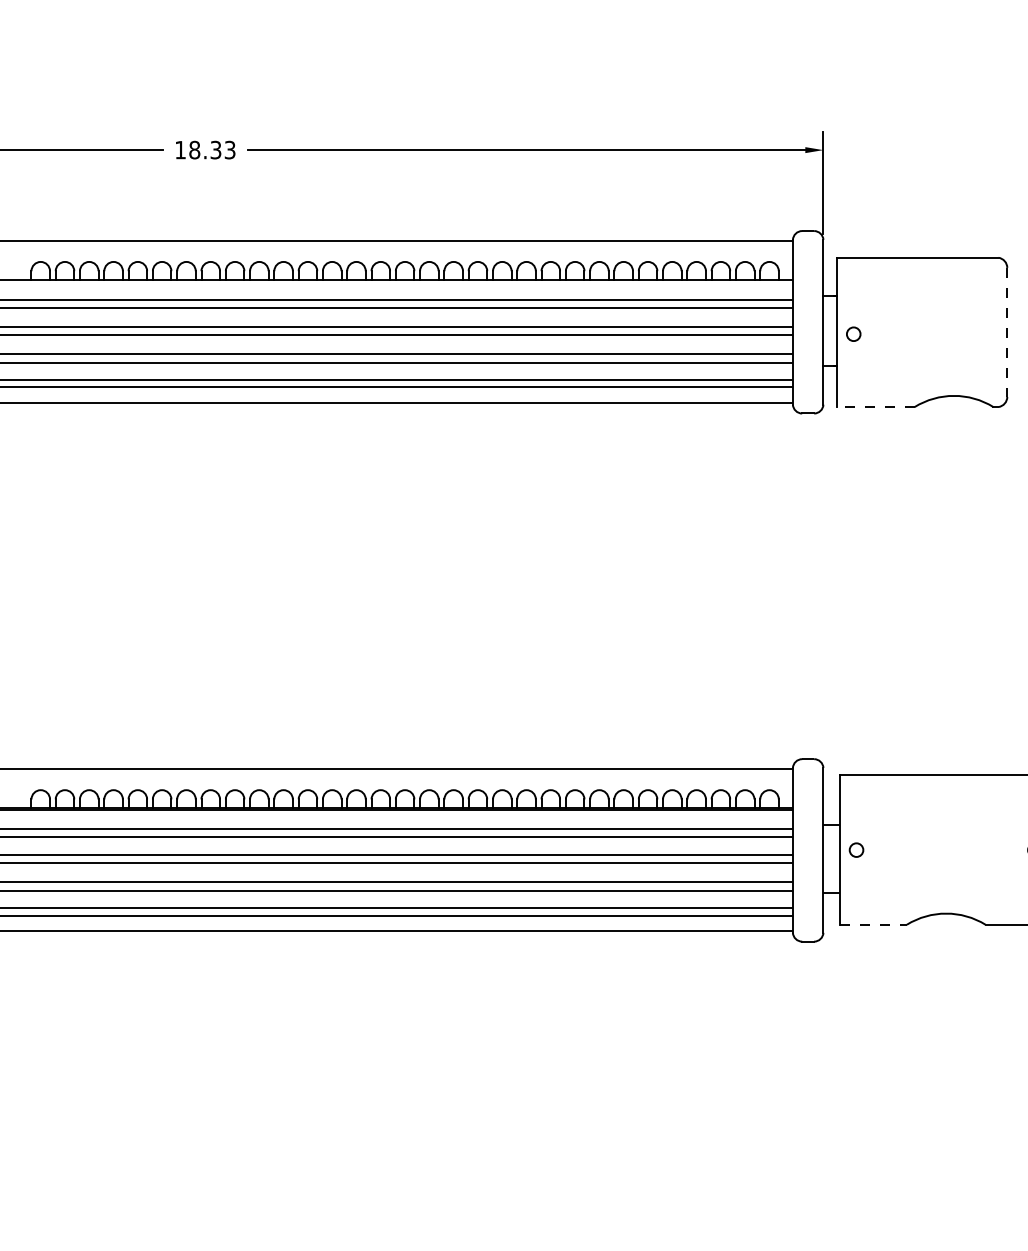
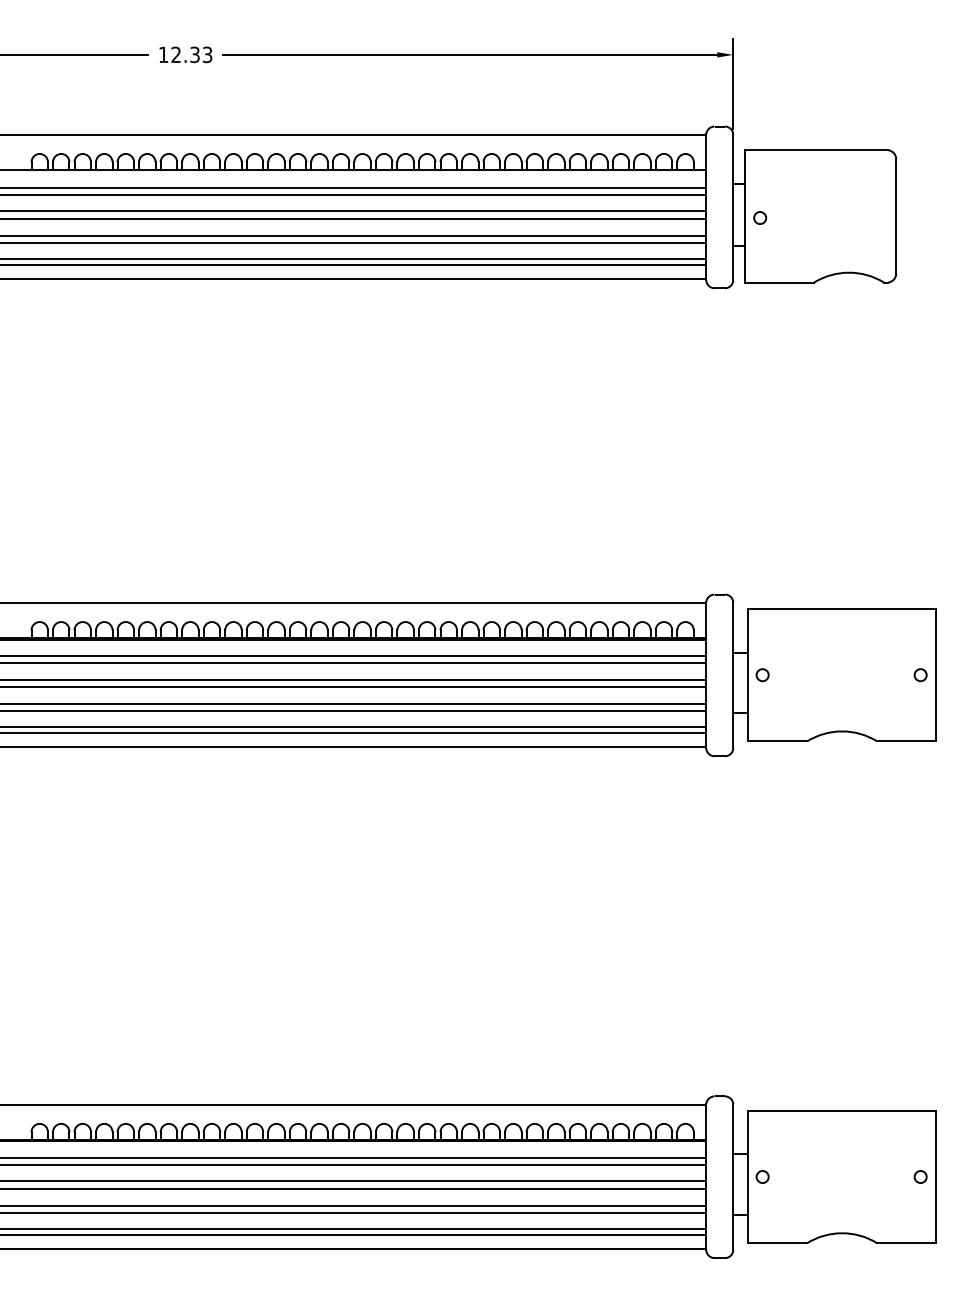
text: (195, 149) -> (176, 54), 18.33 -> 12.33
line: (1007, 332) -> (896, 216), dashed -> solid
line: (875, 406) -> (779, 282), dashed -> solid
line: (873, 924) -> (777, 741), dashed -> solid

